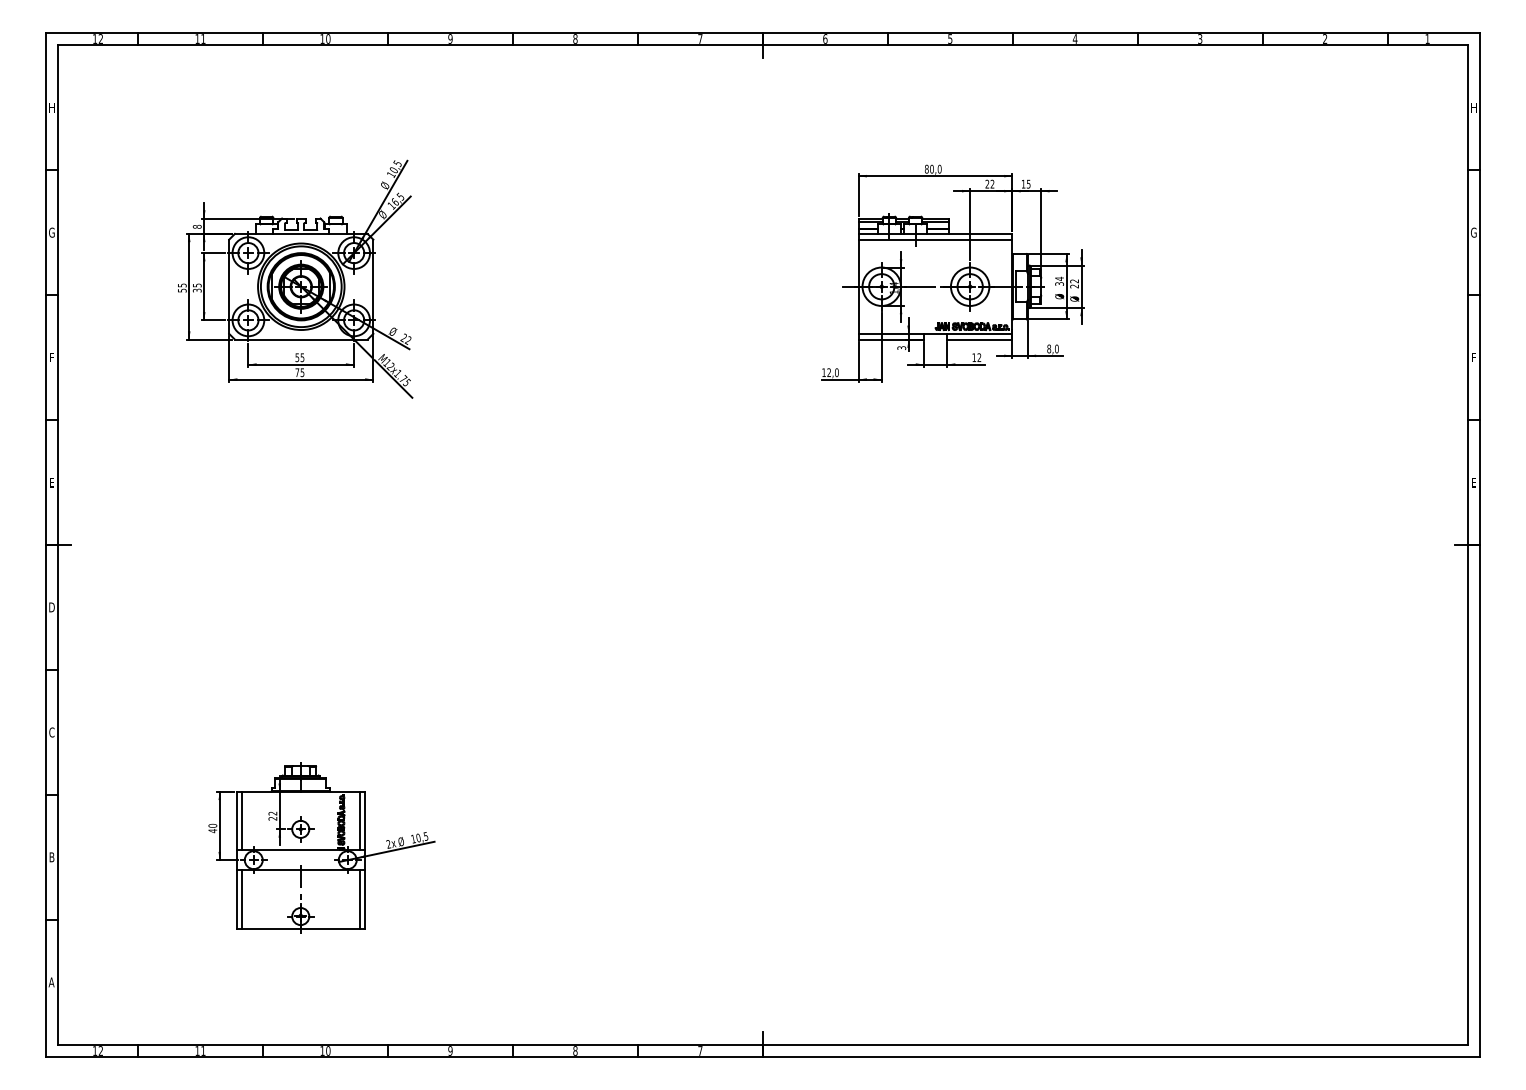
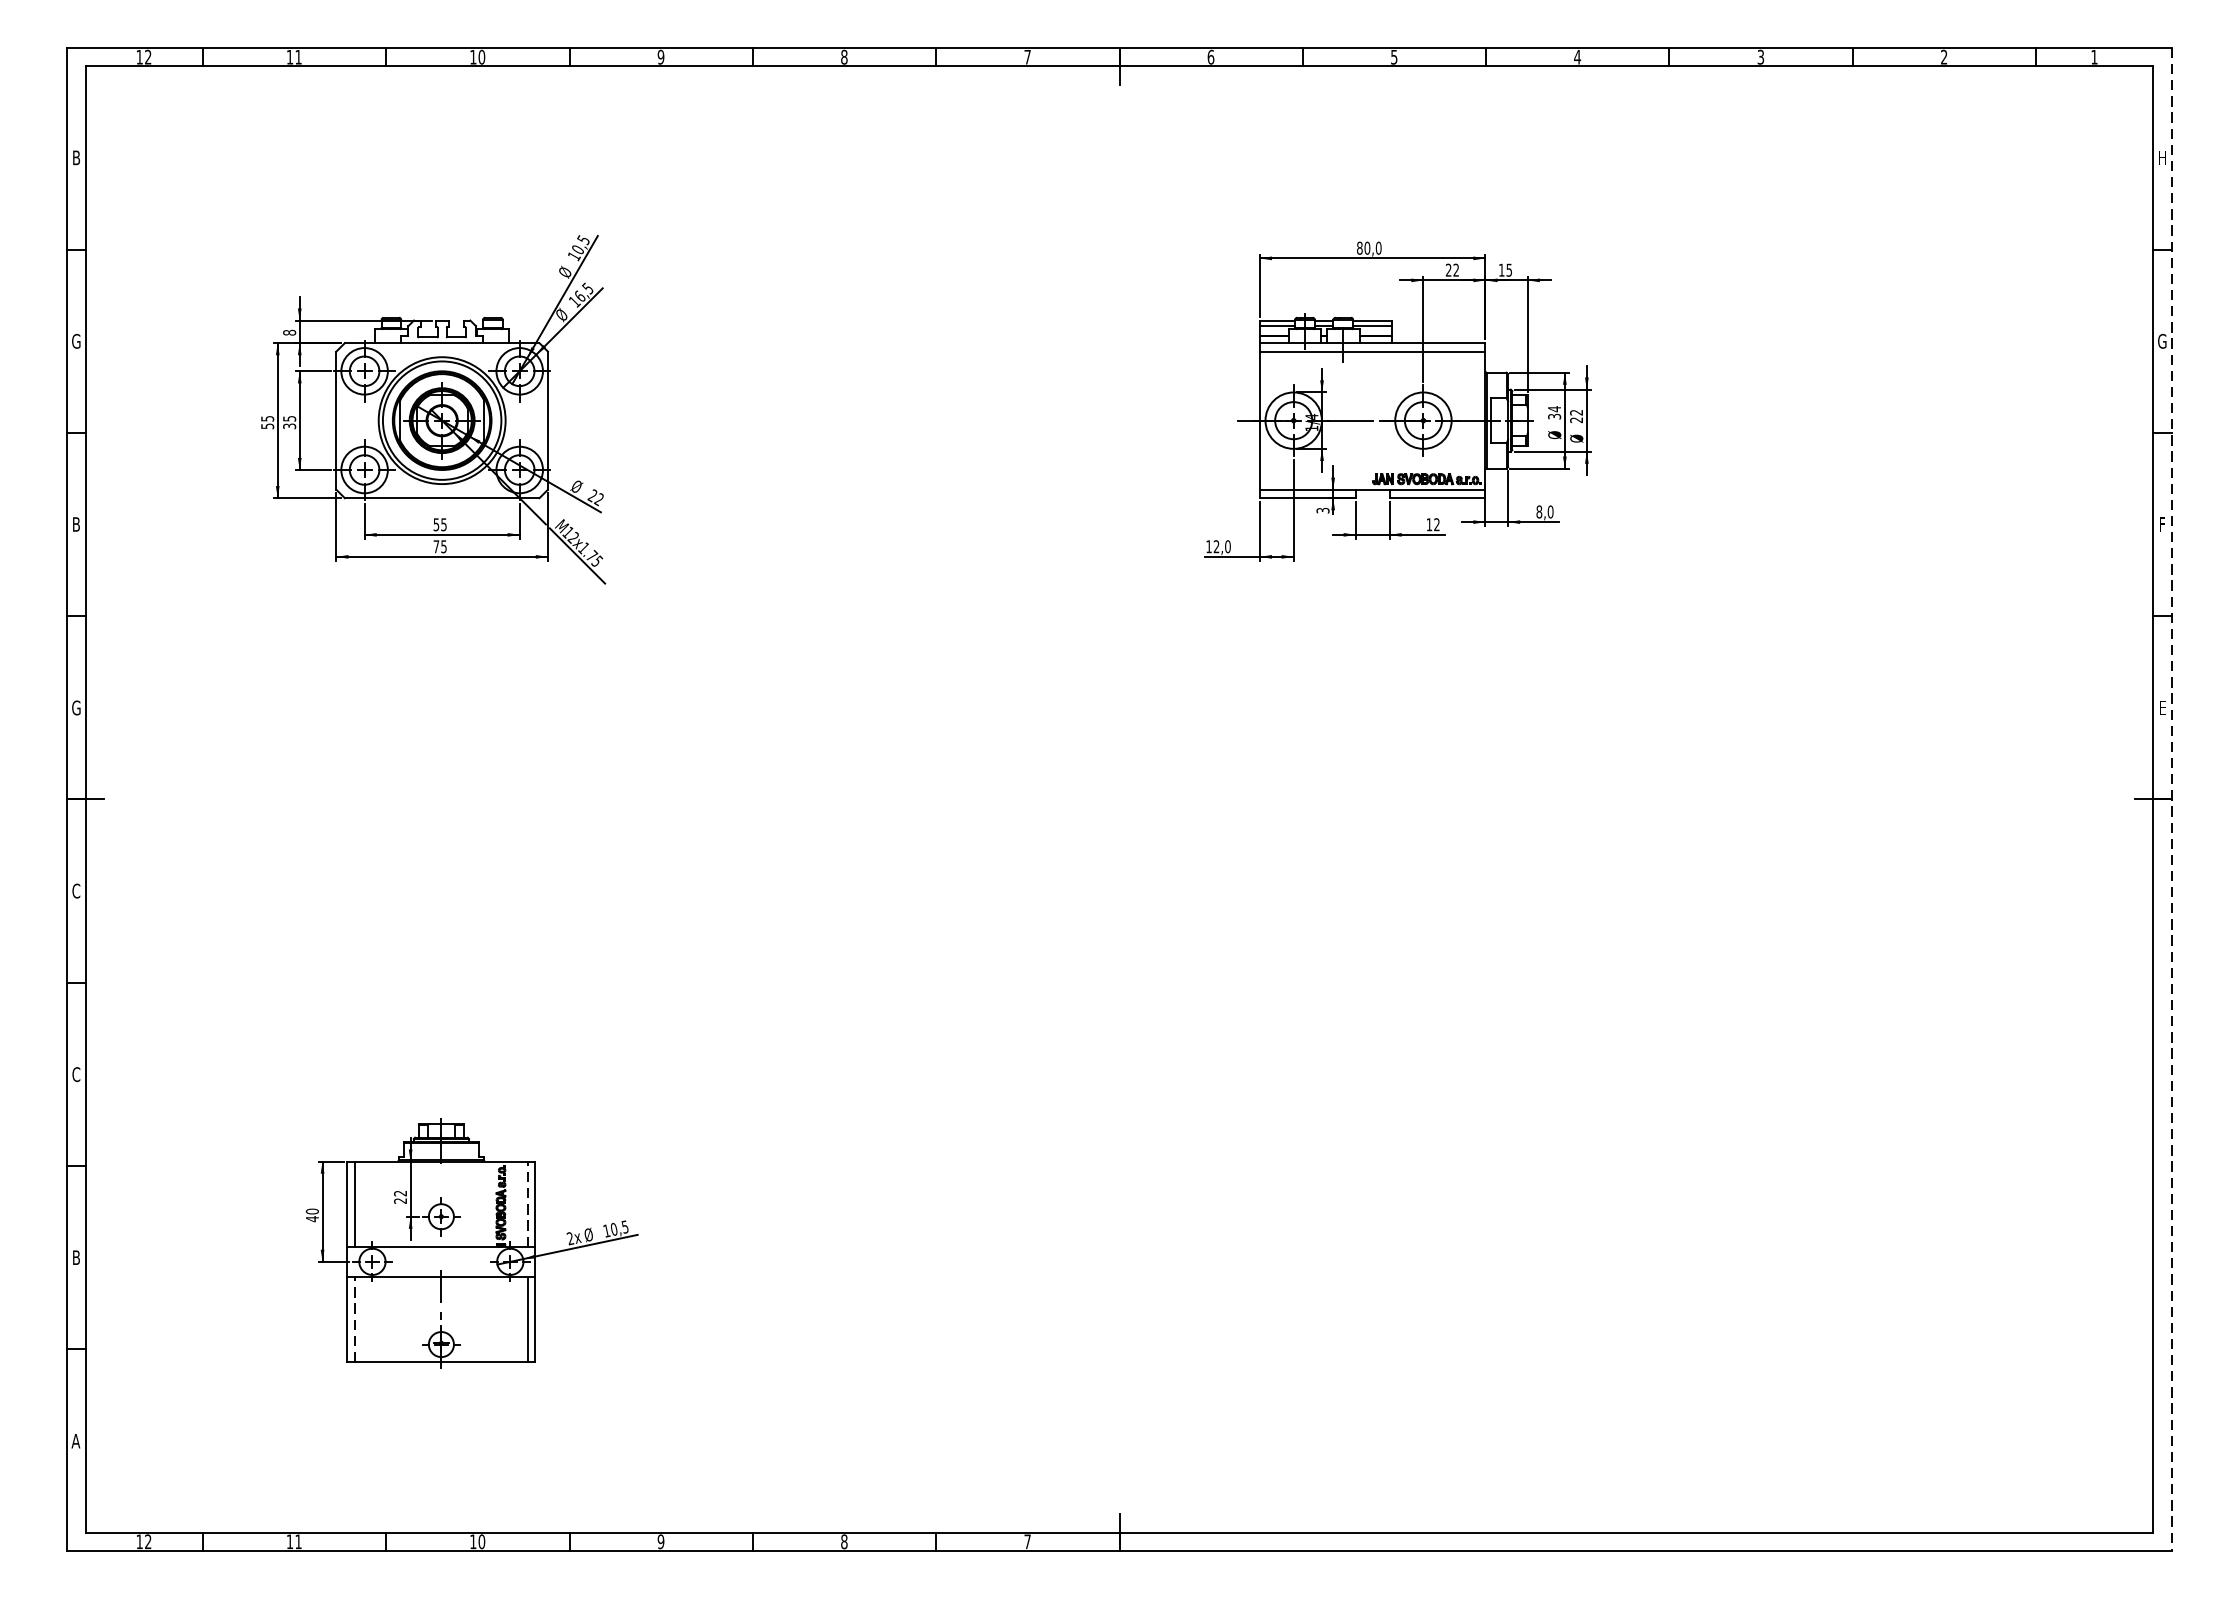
text: (51, 107) -> (75, 157), H -> B
text: (51, 357) -> (75, 524), F -> B
text: (51, 482) -> (75, 707), E -> G
line: (1480, 545) -> (2172, 800), solid -> dashed
text: (51, 607) -> (75, 891), D -> C
line: (359, 820) -> (527, 1203), solid -> dashed
line: (241, 898) -> (354, 1318), solid -> dashed

